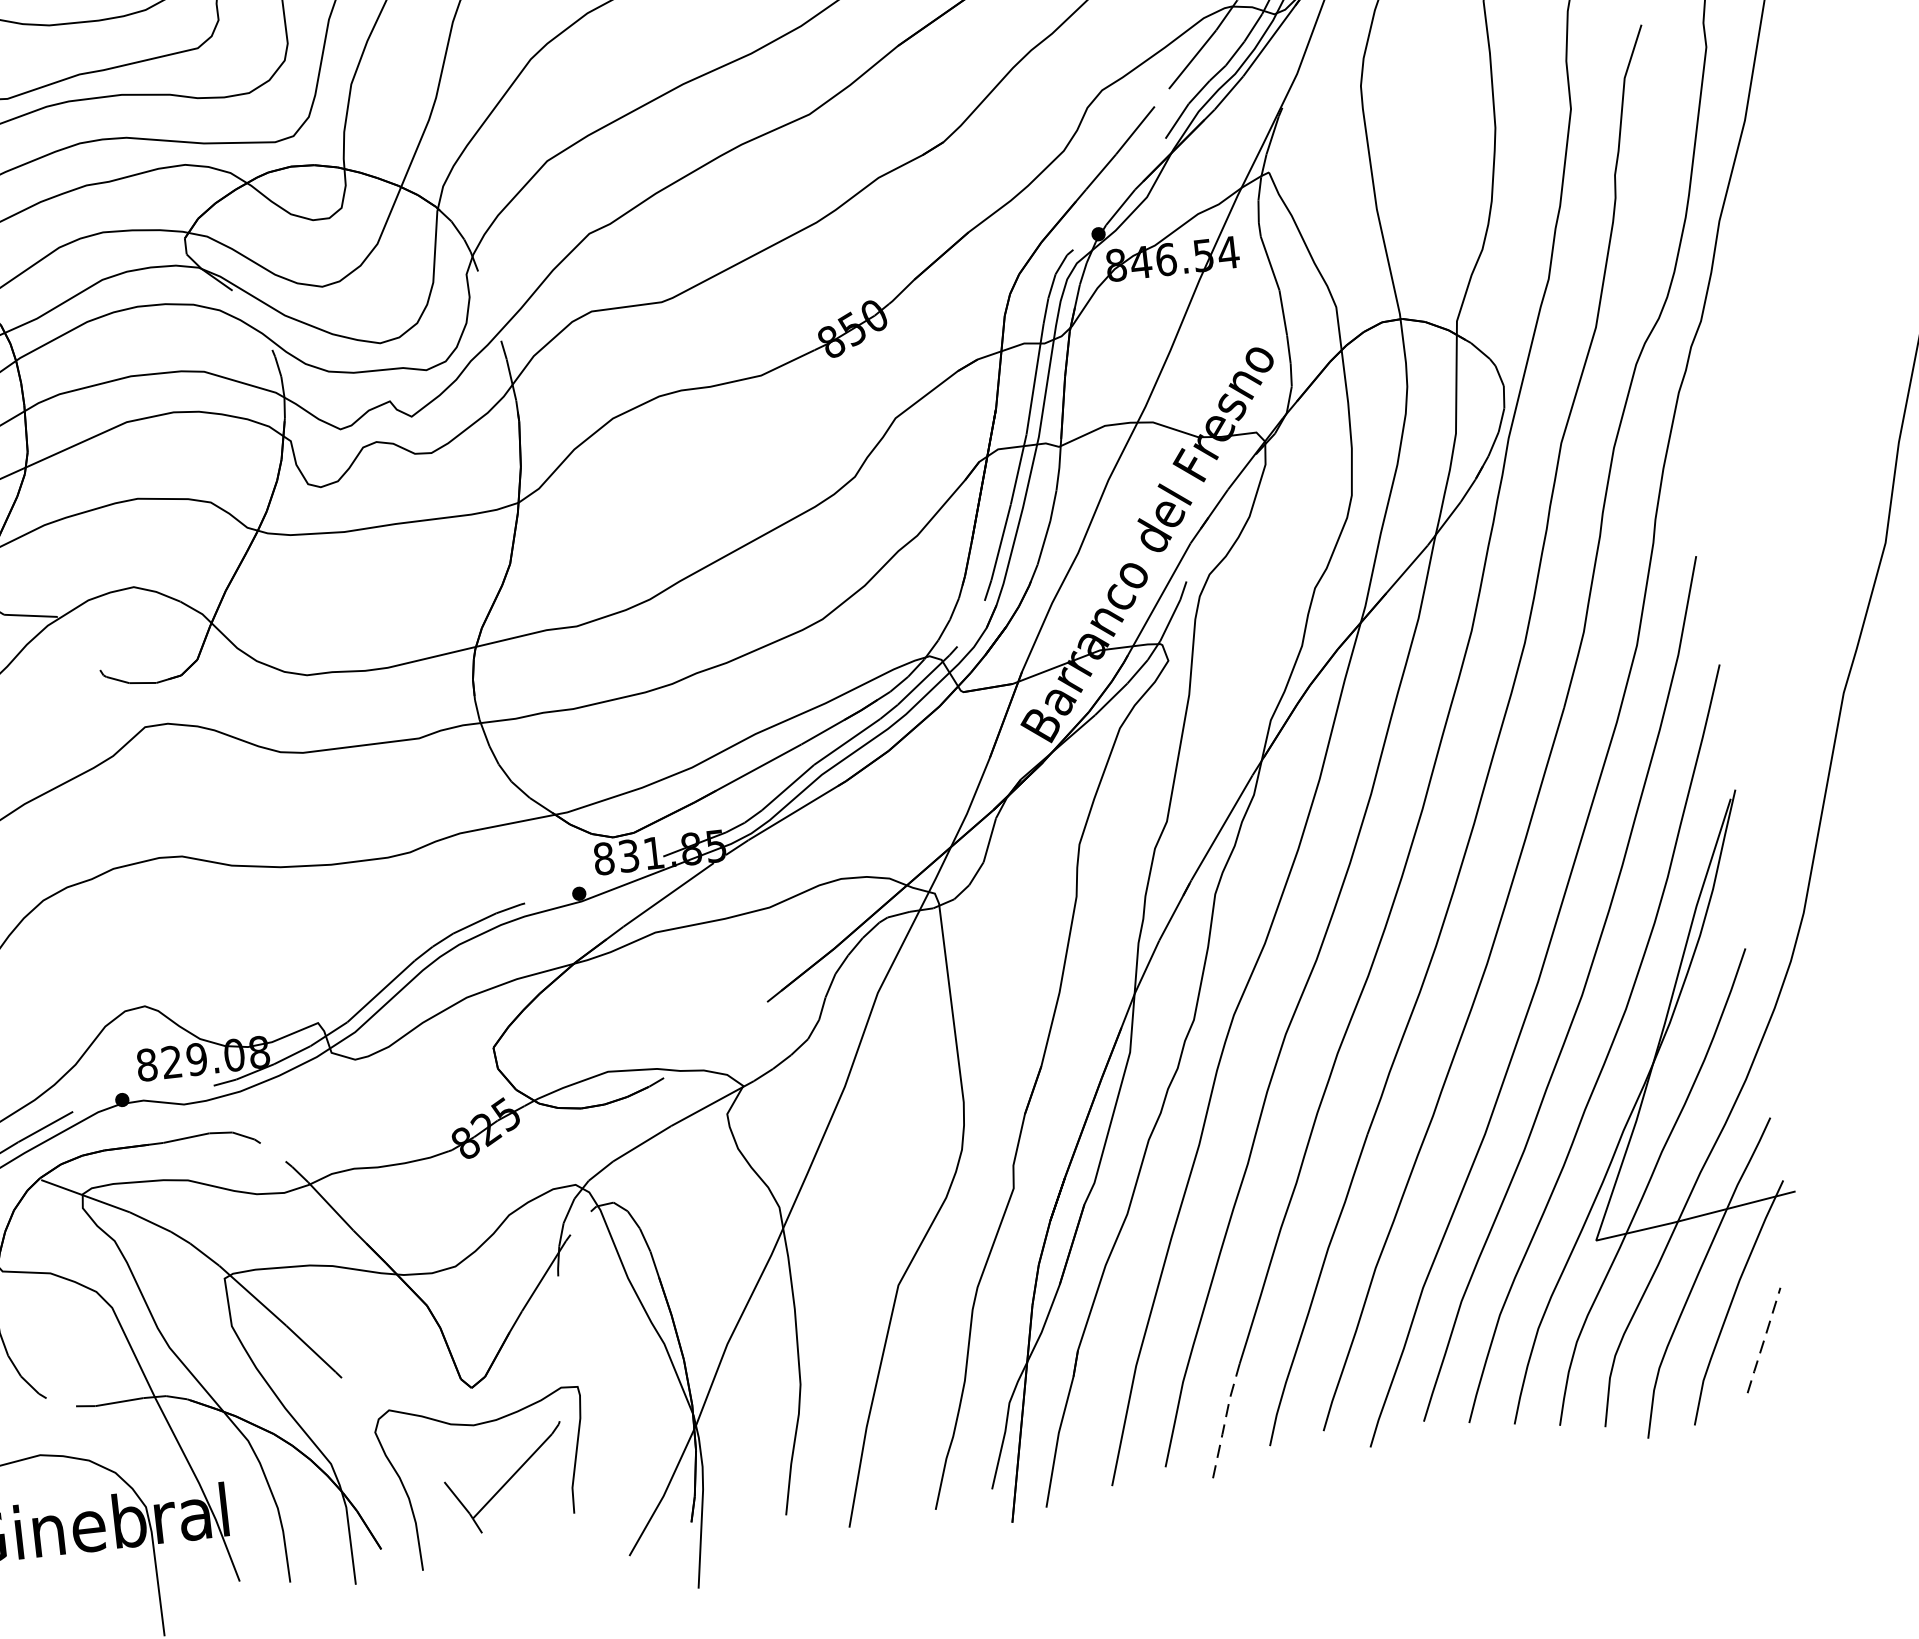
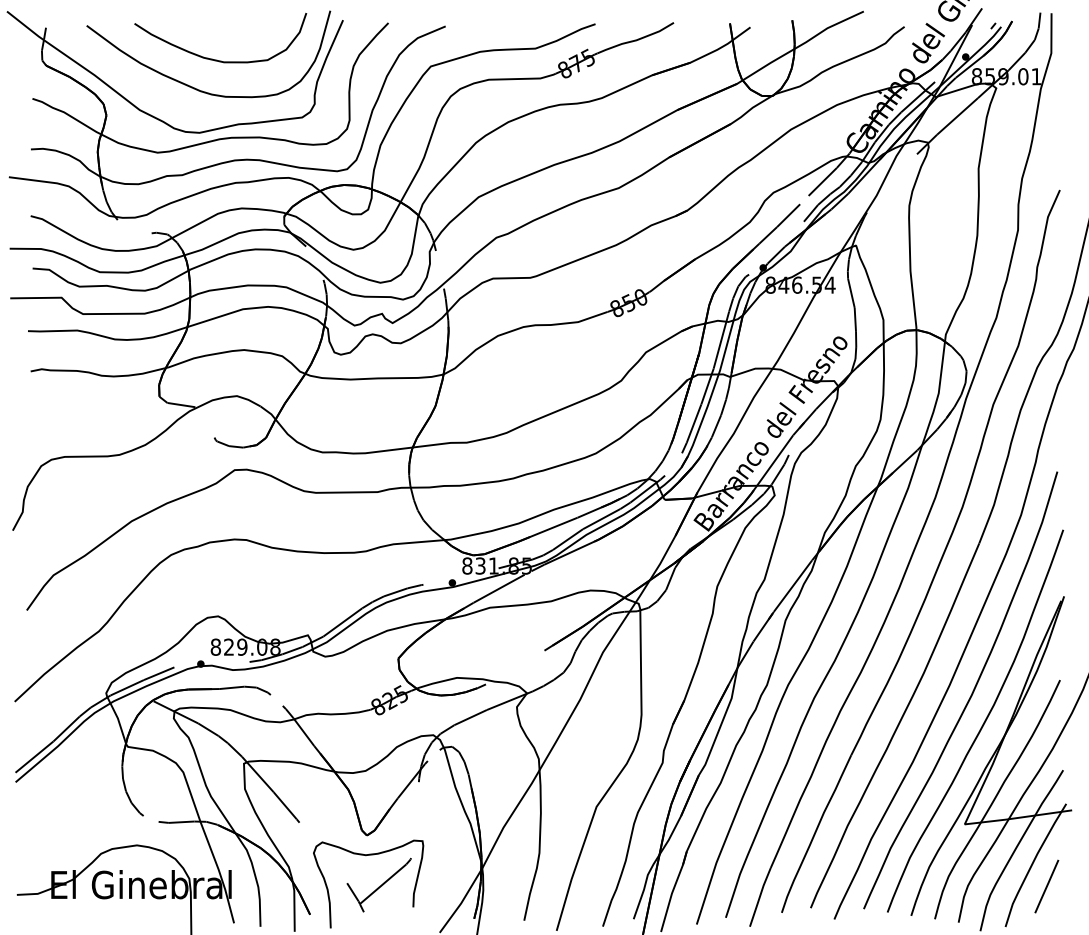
line: (1763, 1340) -> (1046, 886), dashed -> solid
line: (1224, 1421) -> (759, 897), dashed -> solid

